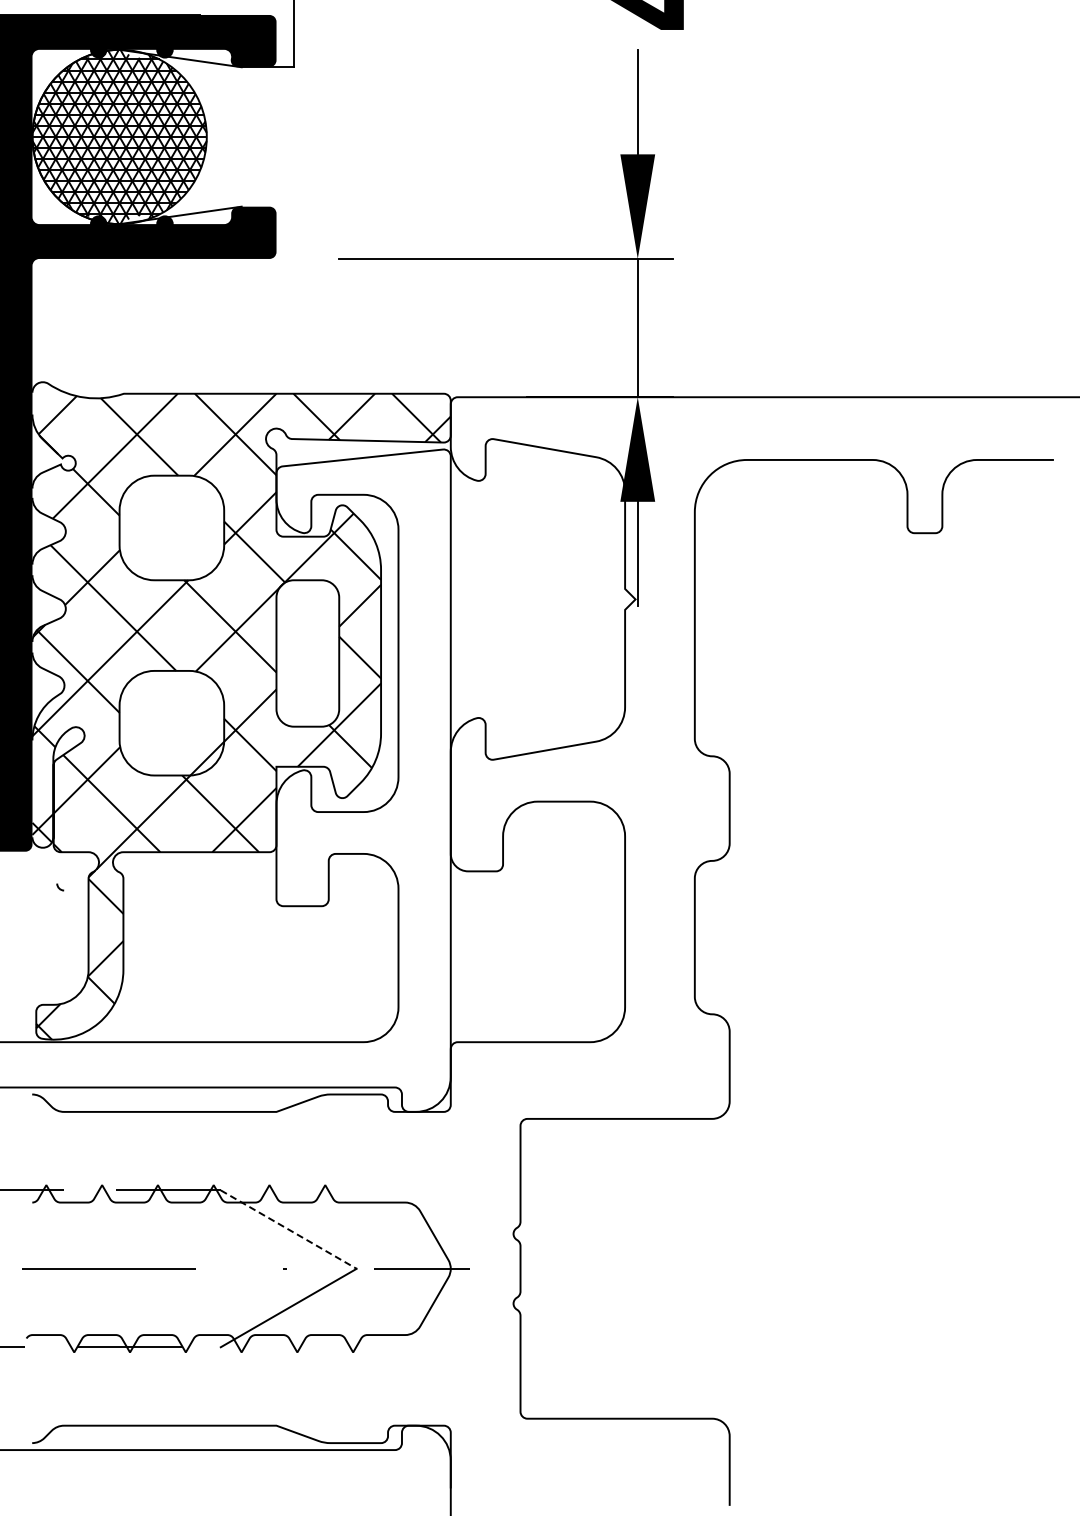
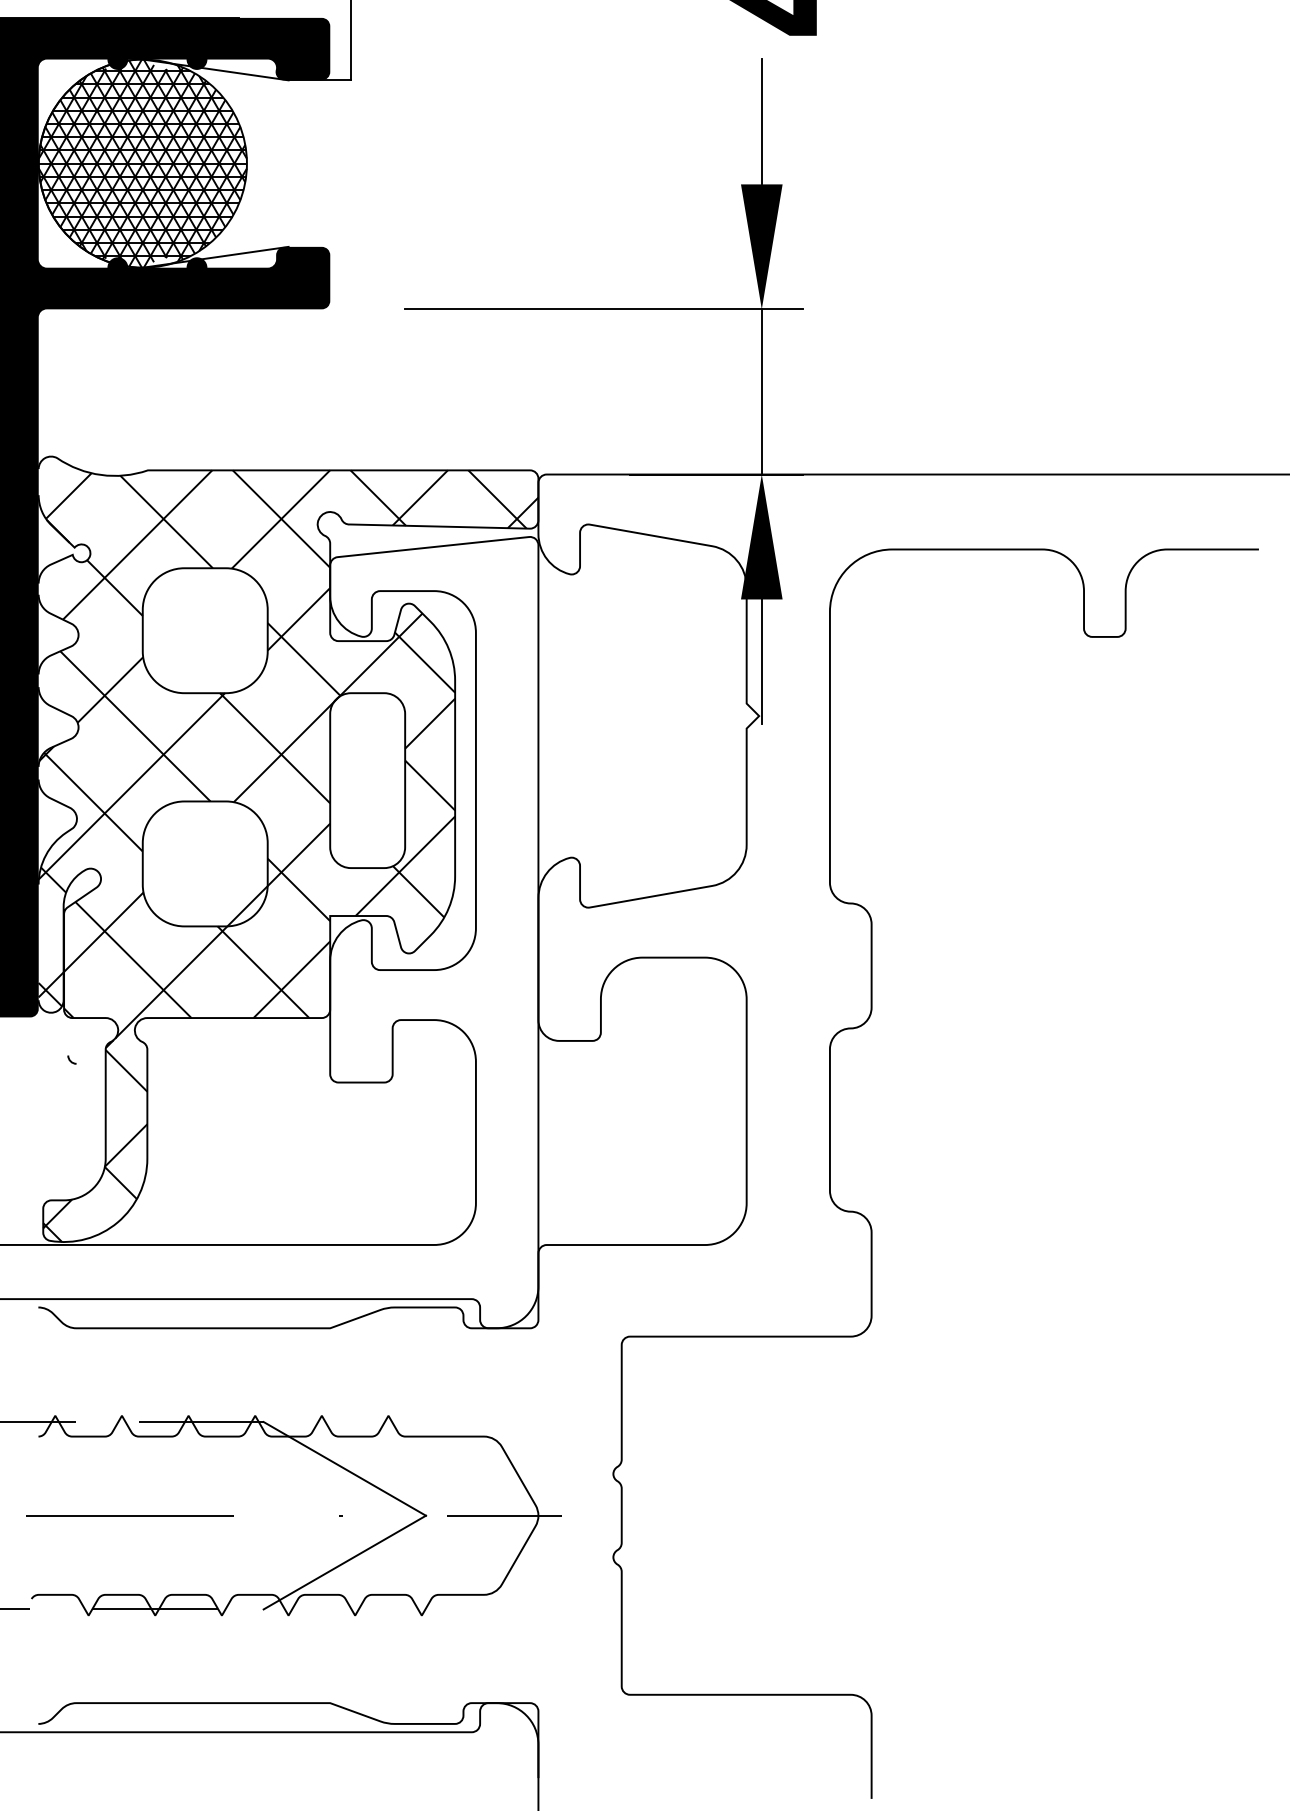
line: (289, 1229) -> (345, 1468), dashed -> solid

